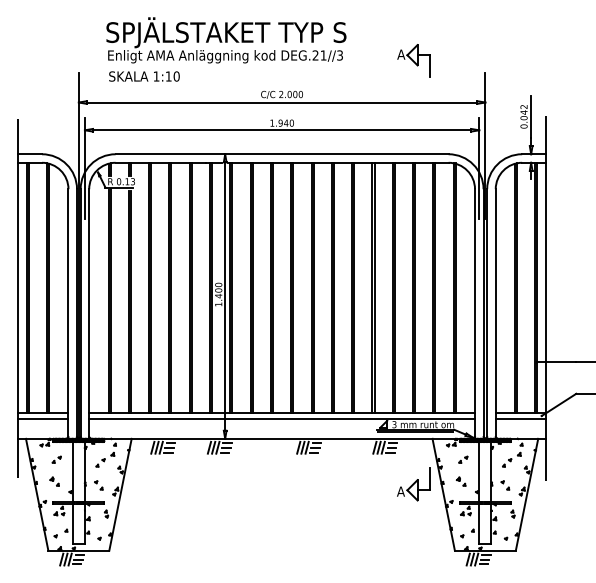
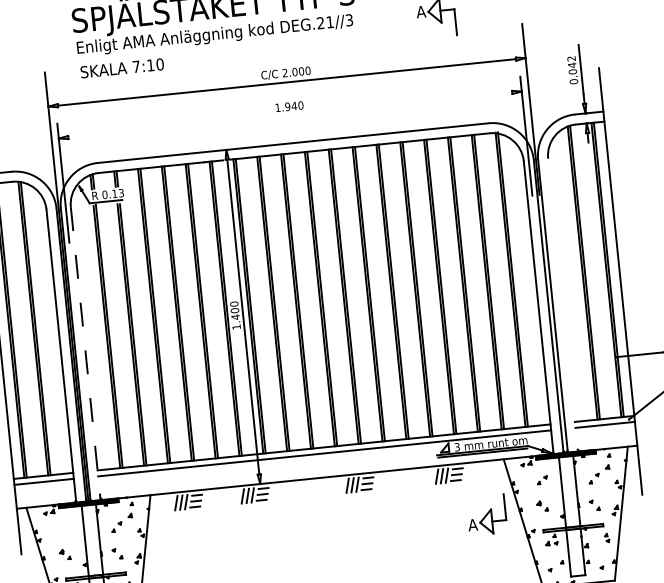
text: (156, 76) -> (136, 66), 1:10 -> 7:10
line: (282, 130) -> (290, 115), removed
line: (495, 313) -> (562, 304), removed
line: (89, 314) -> (86, 354), solid -> dashed
part: (56, 459) -> (64, 528), removed

